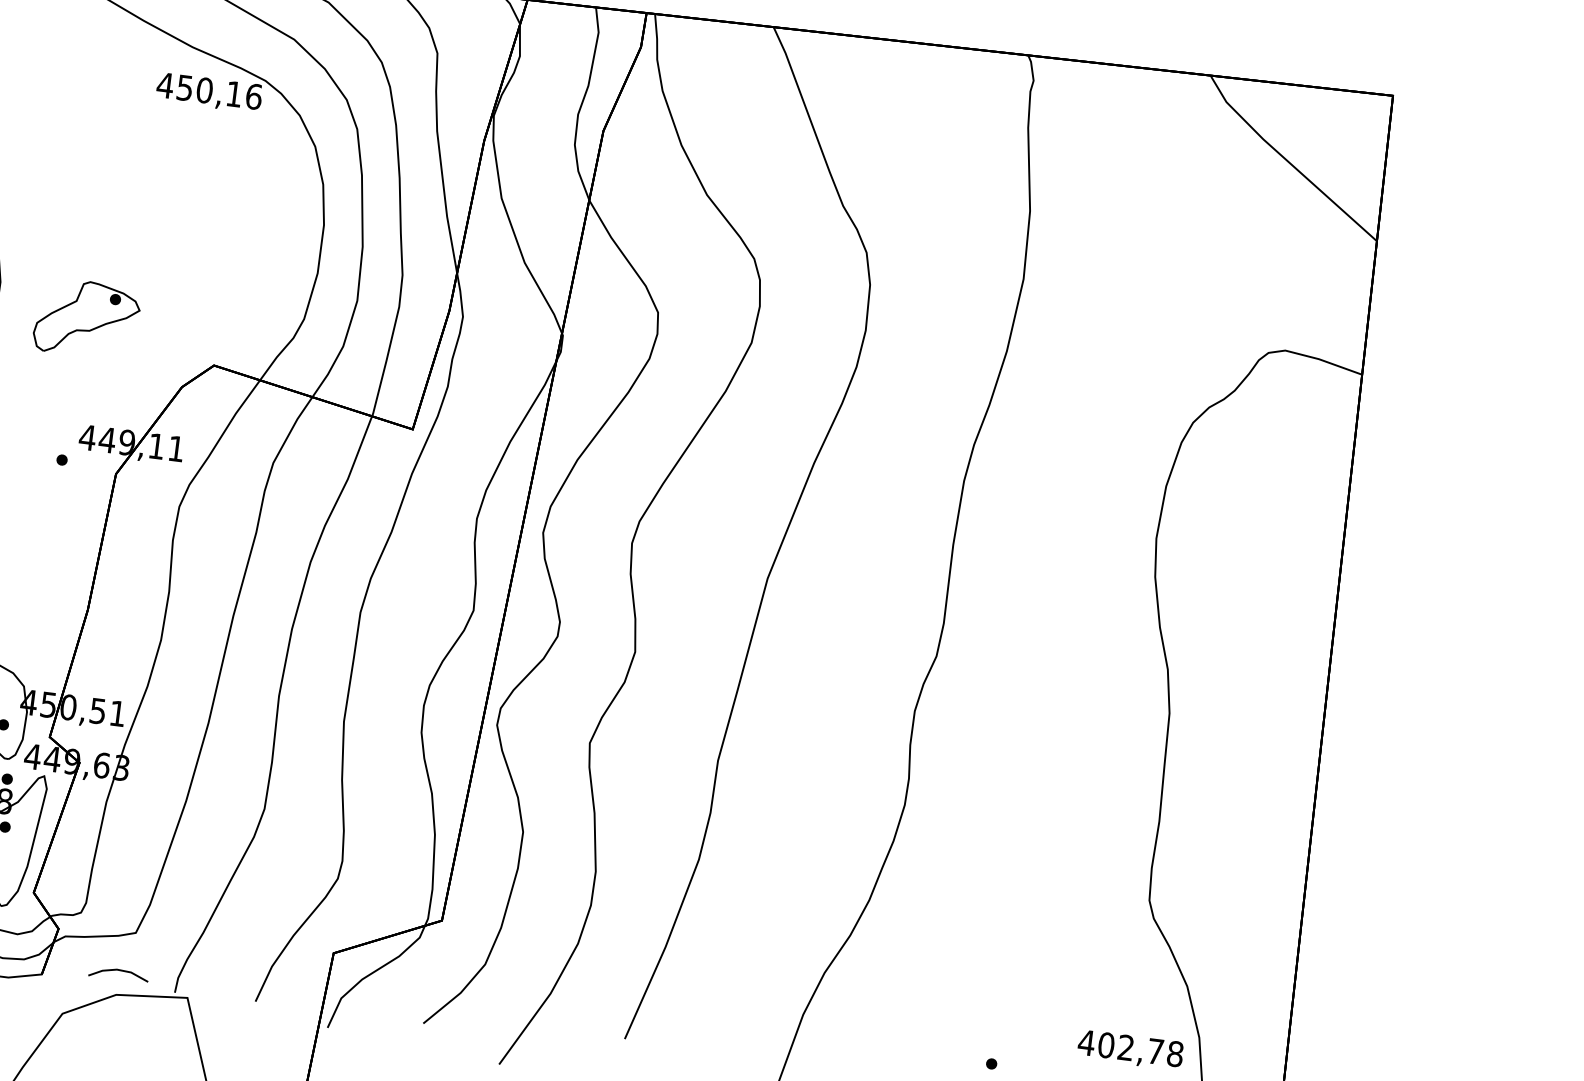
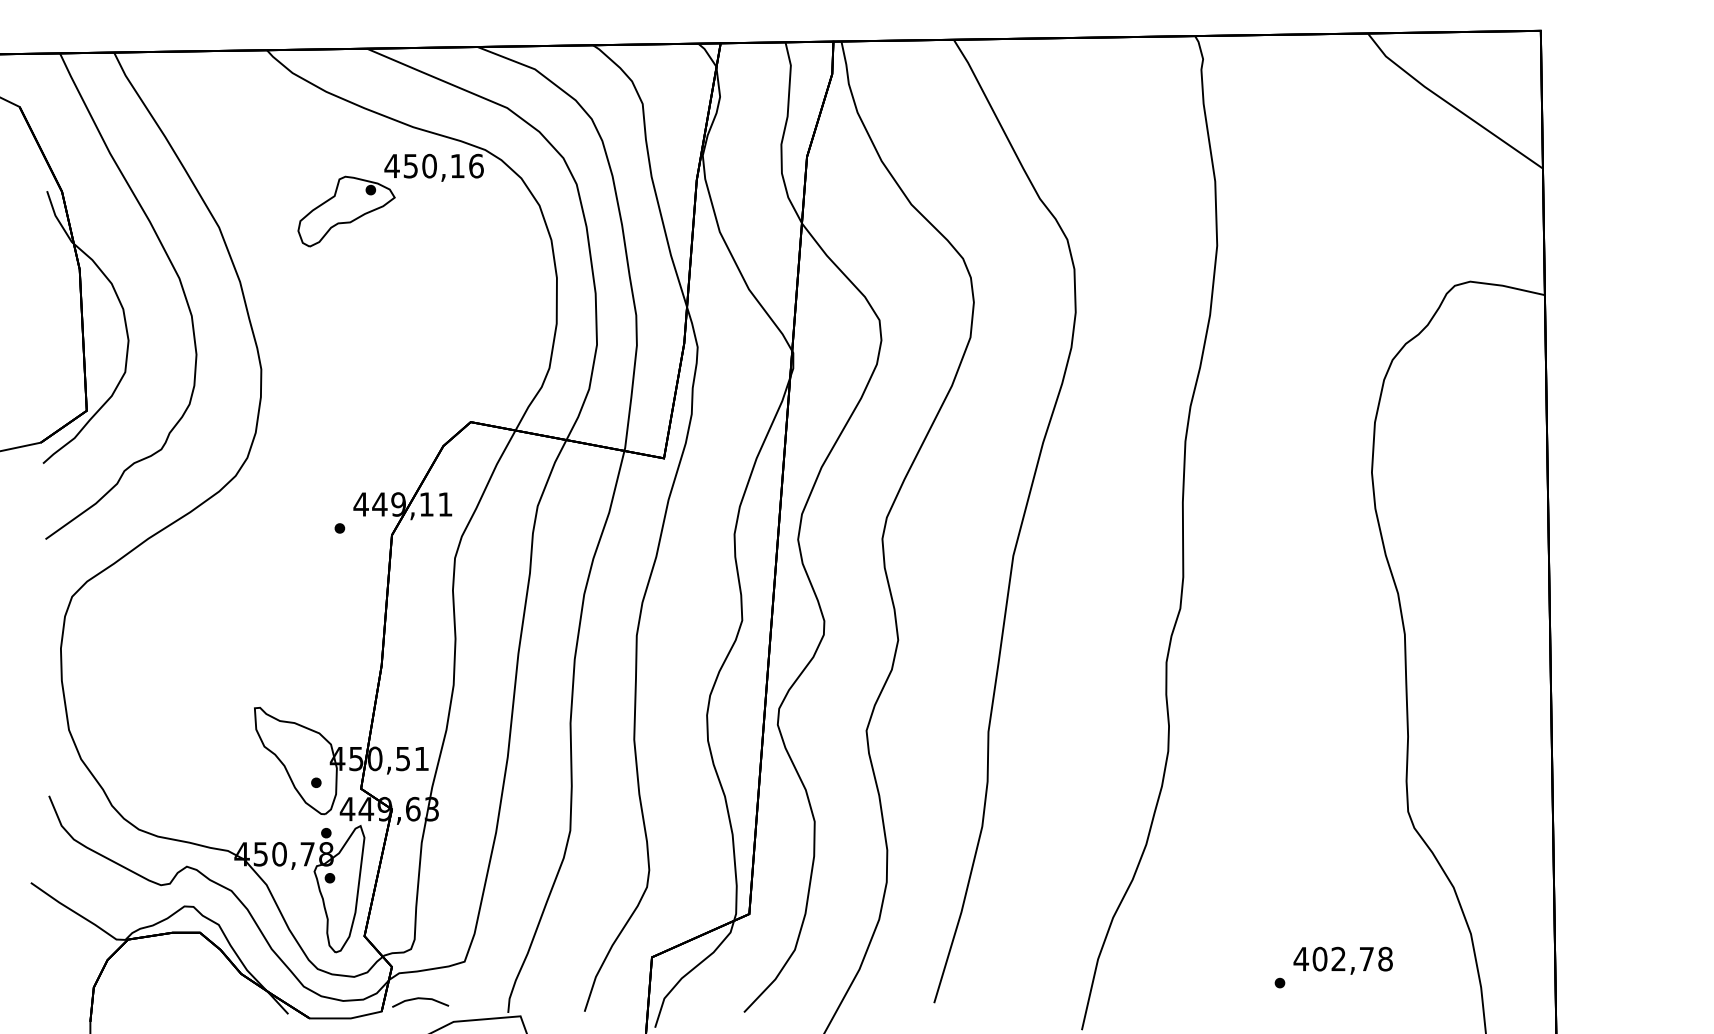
part: (86, 318) -> (346, 211), moved
line: (119, 971) -> (420, 999), moved
text: (1129, 1049) -> (1342, 960), moved

